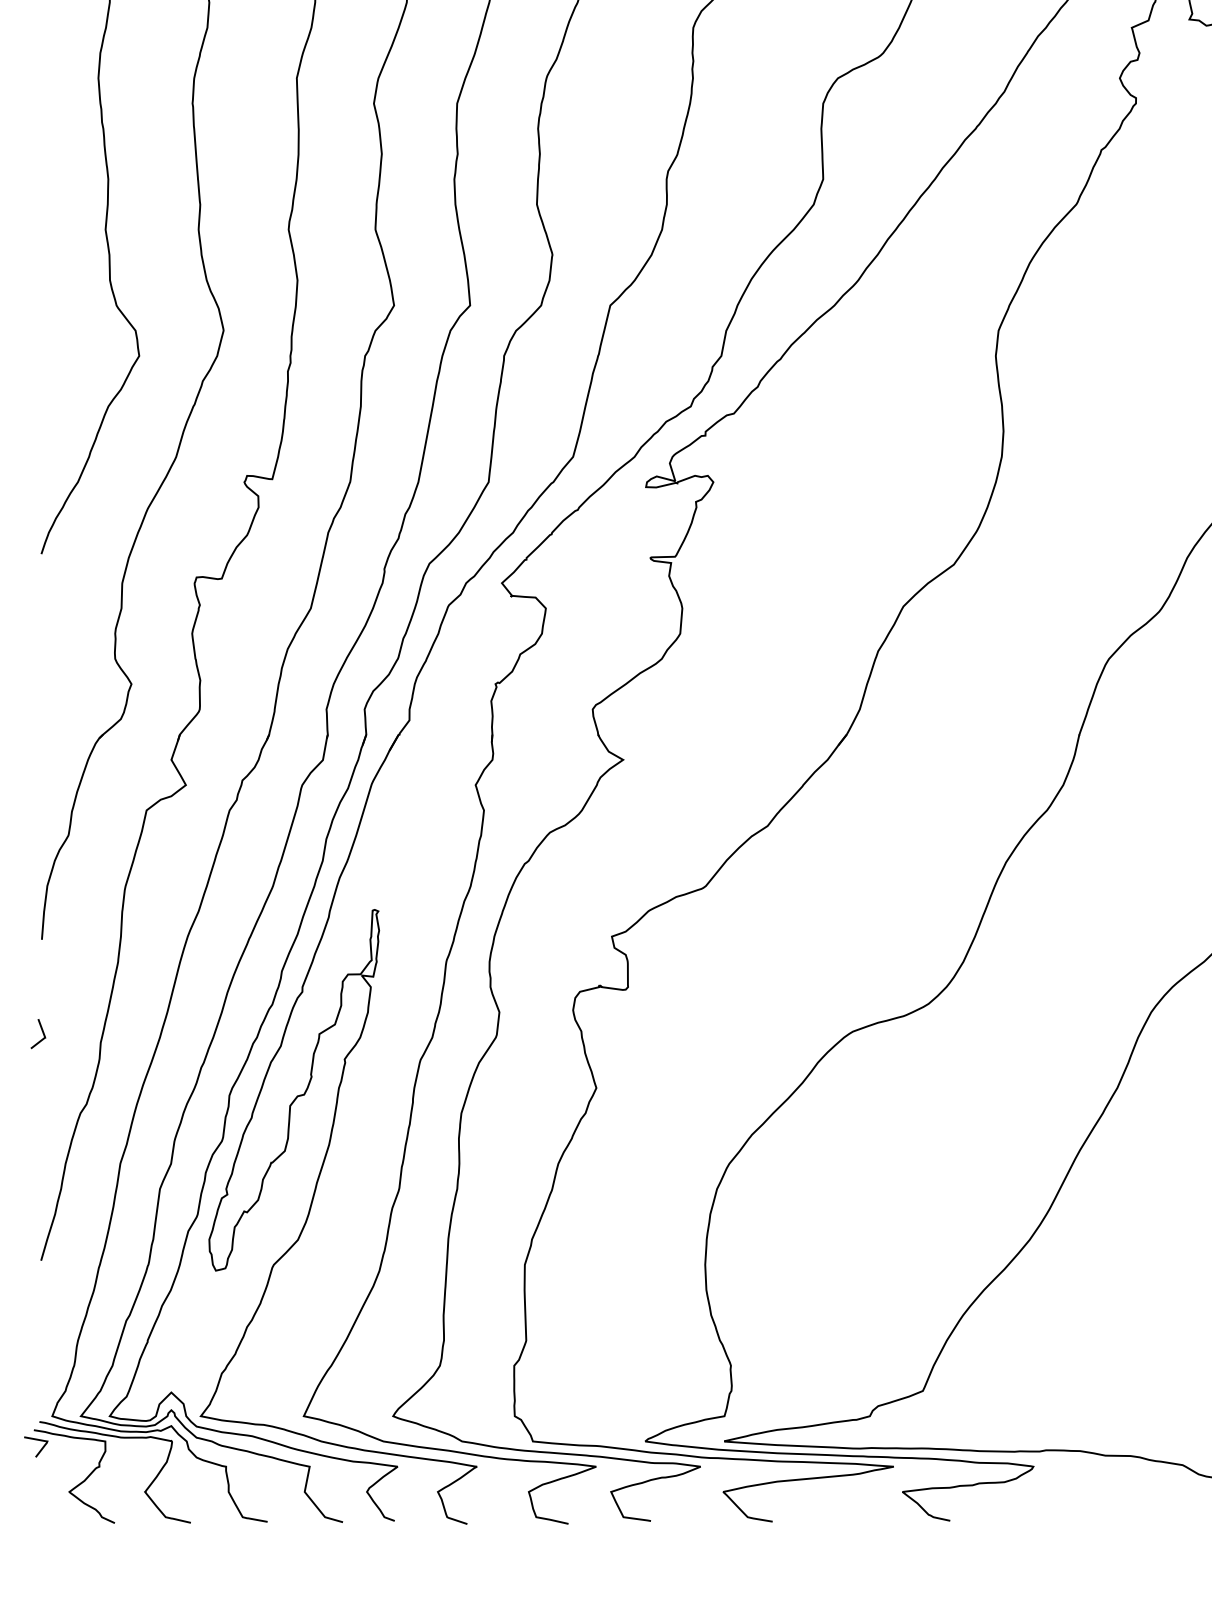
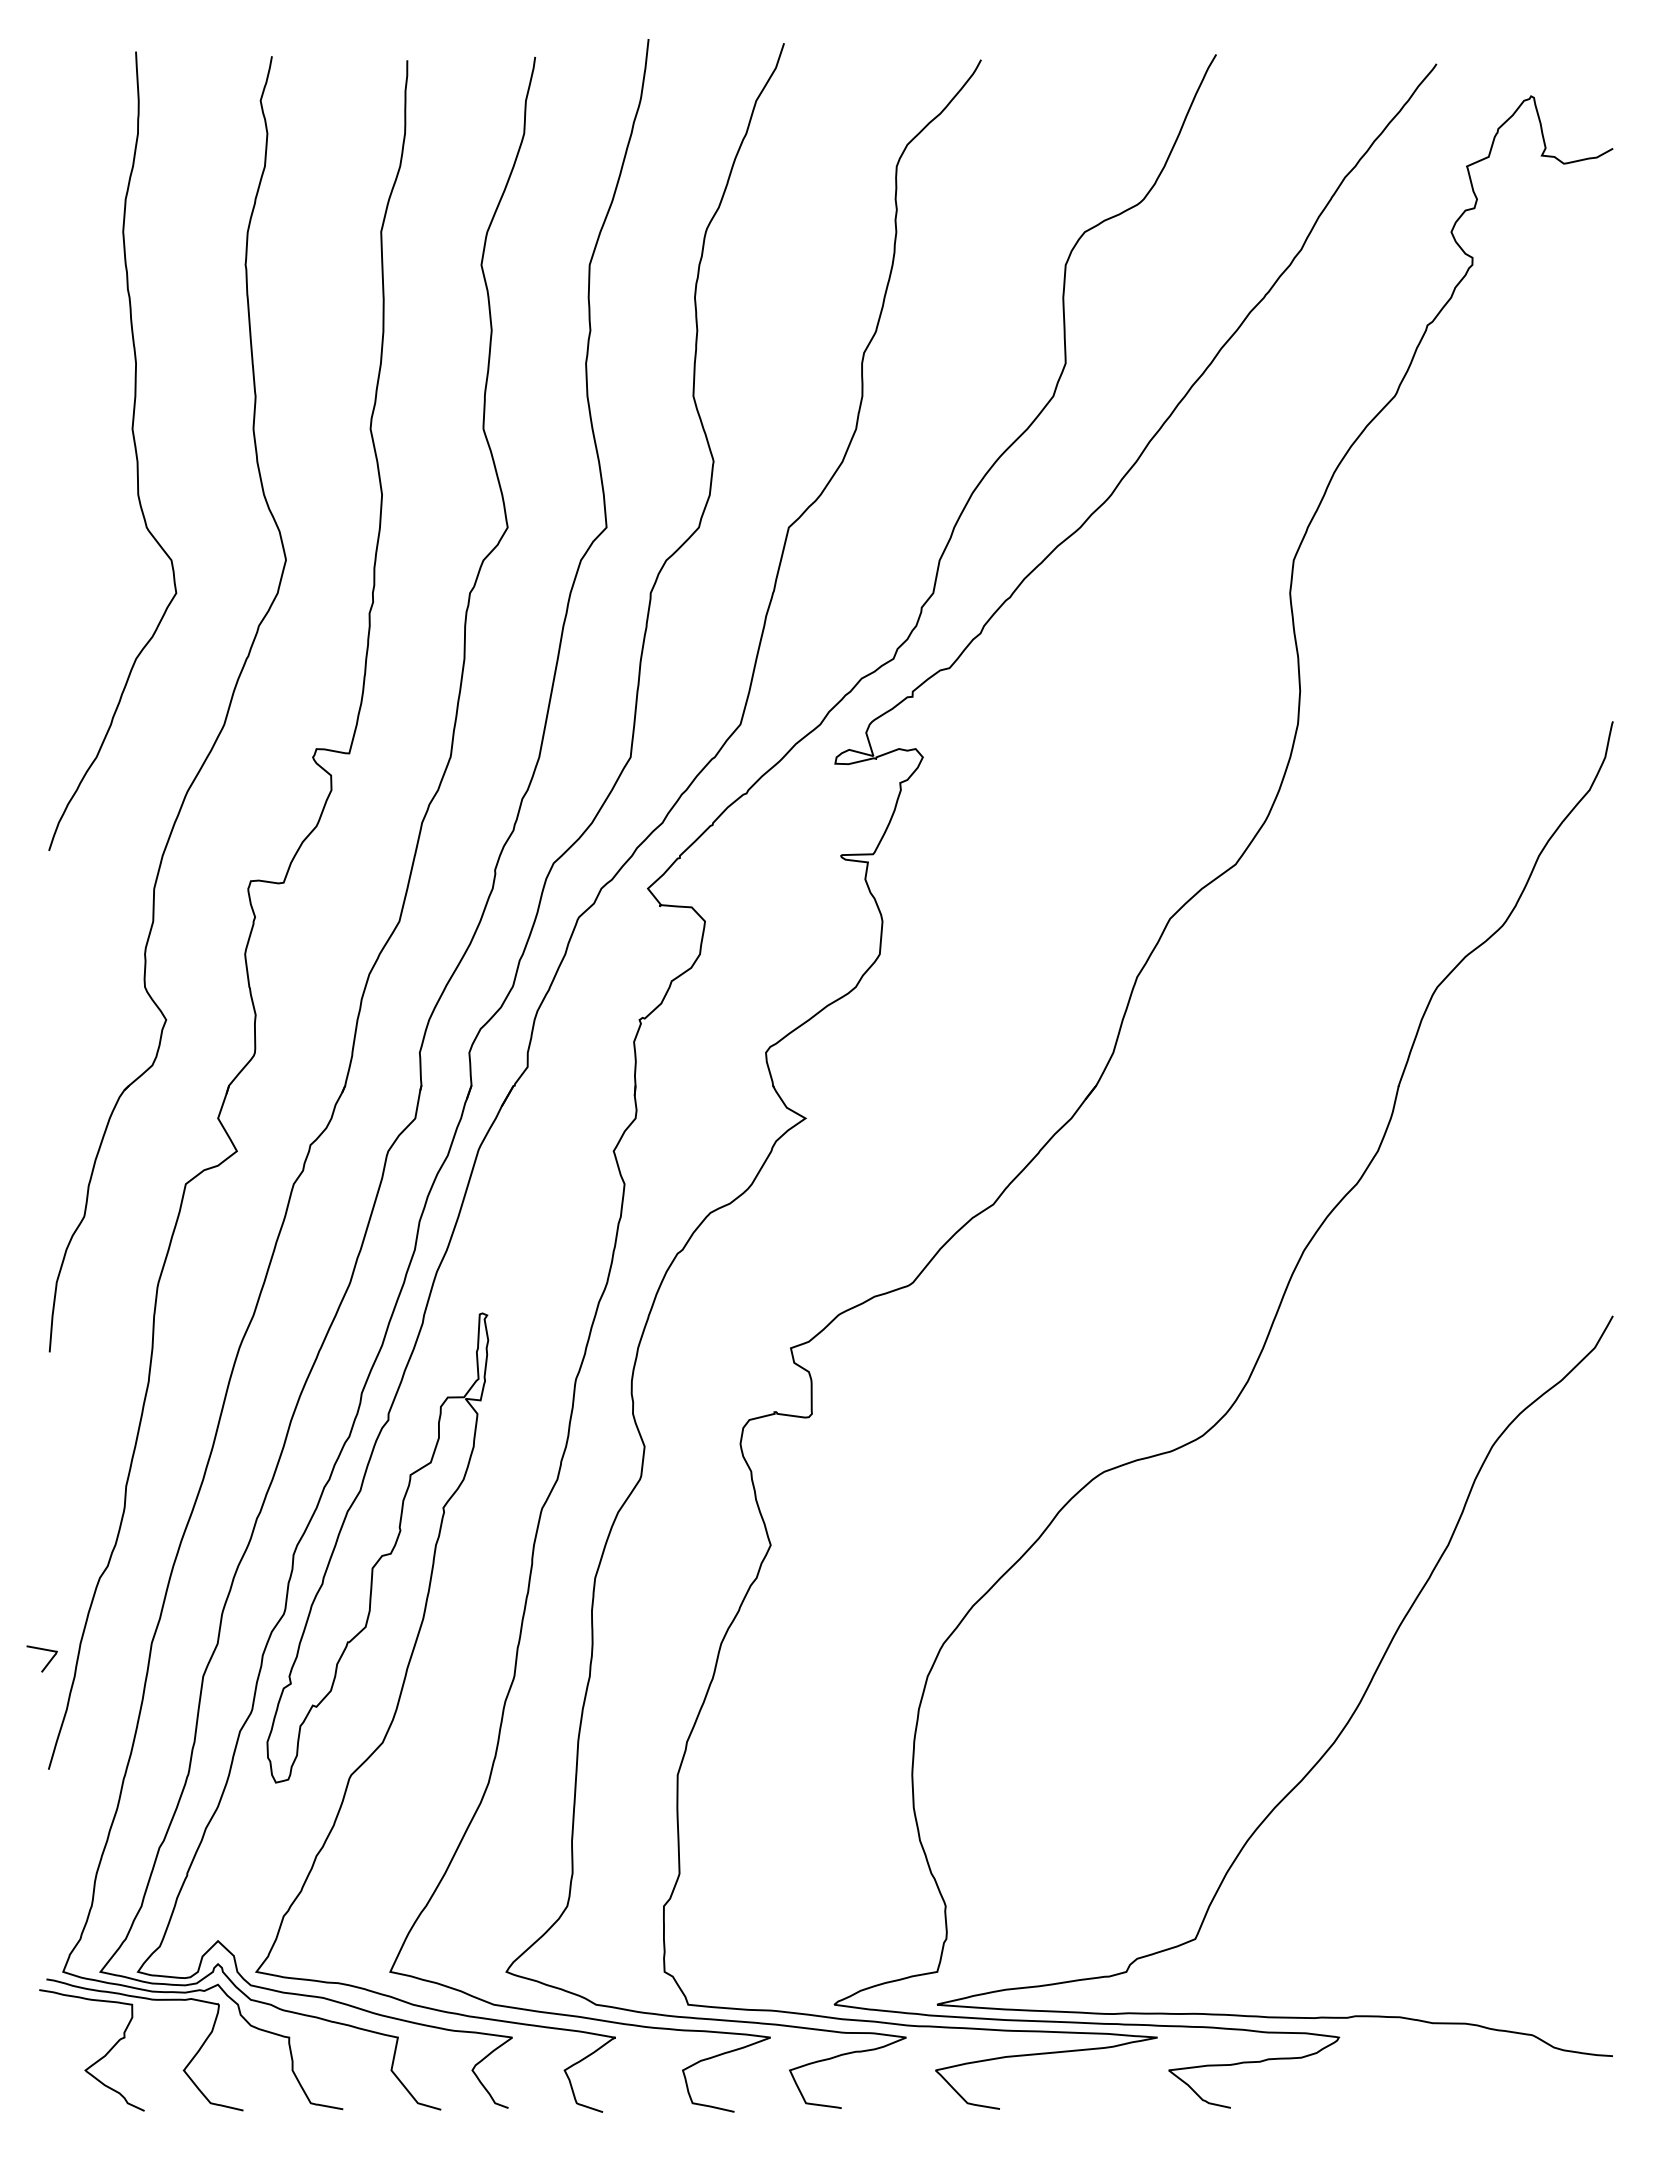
curve: (42, 1032) -> (50, 1473), removed
curve: (41, 1448) -> (48, 1661), moved

